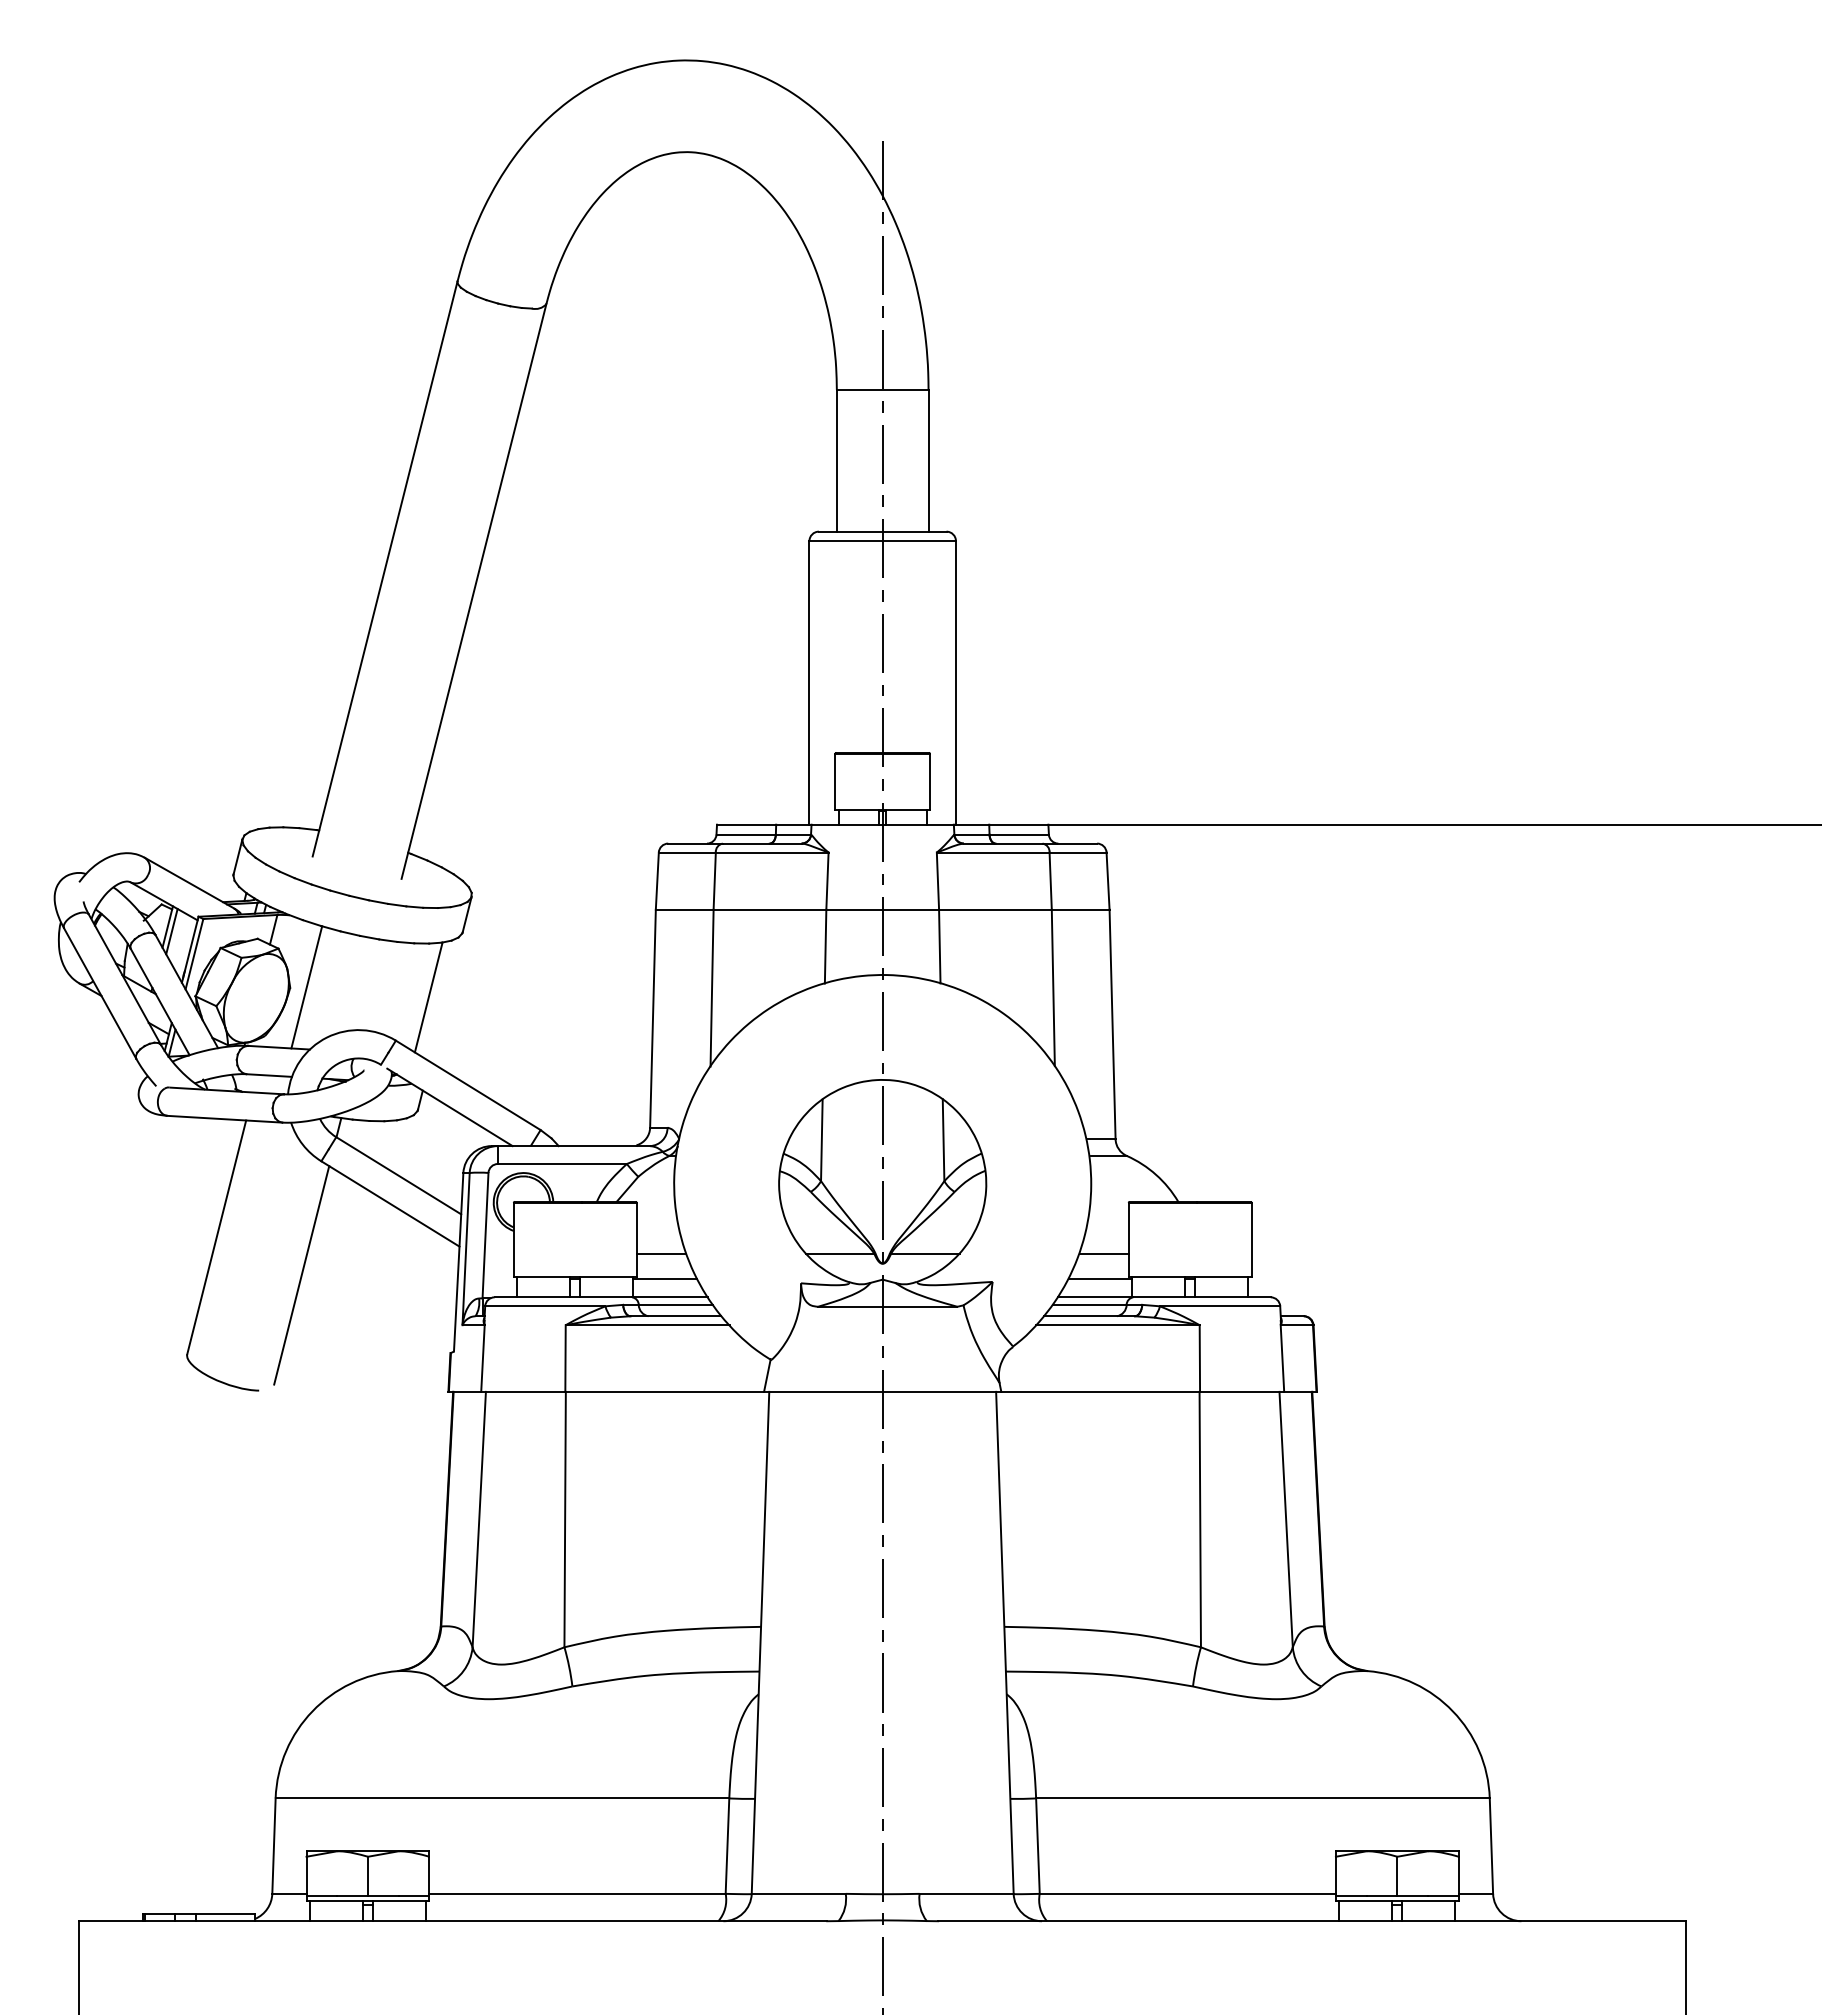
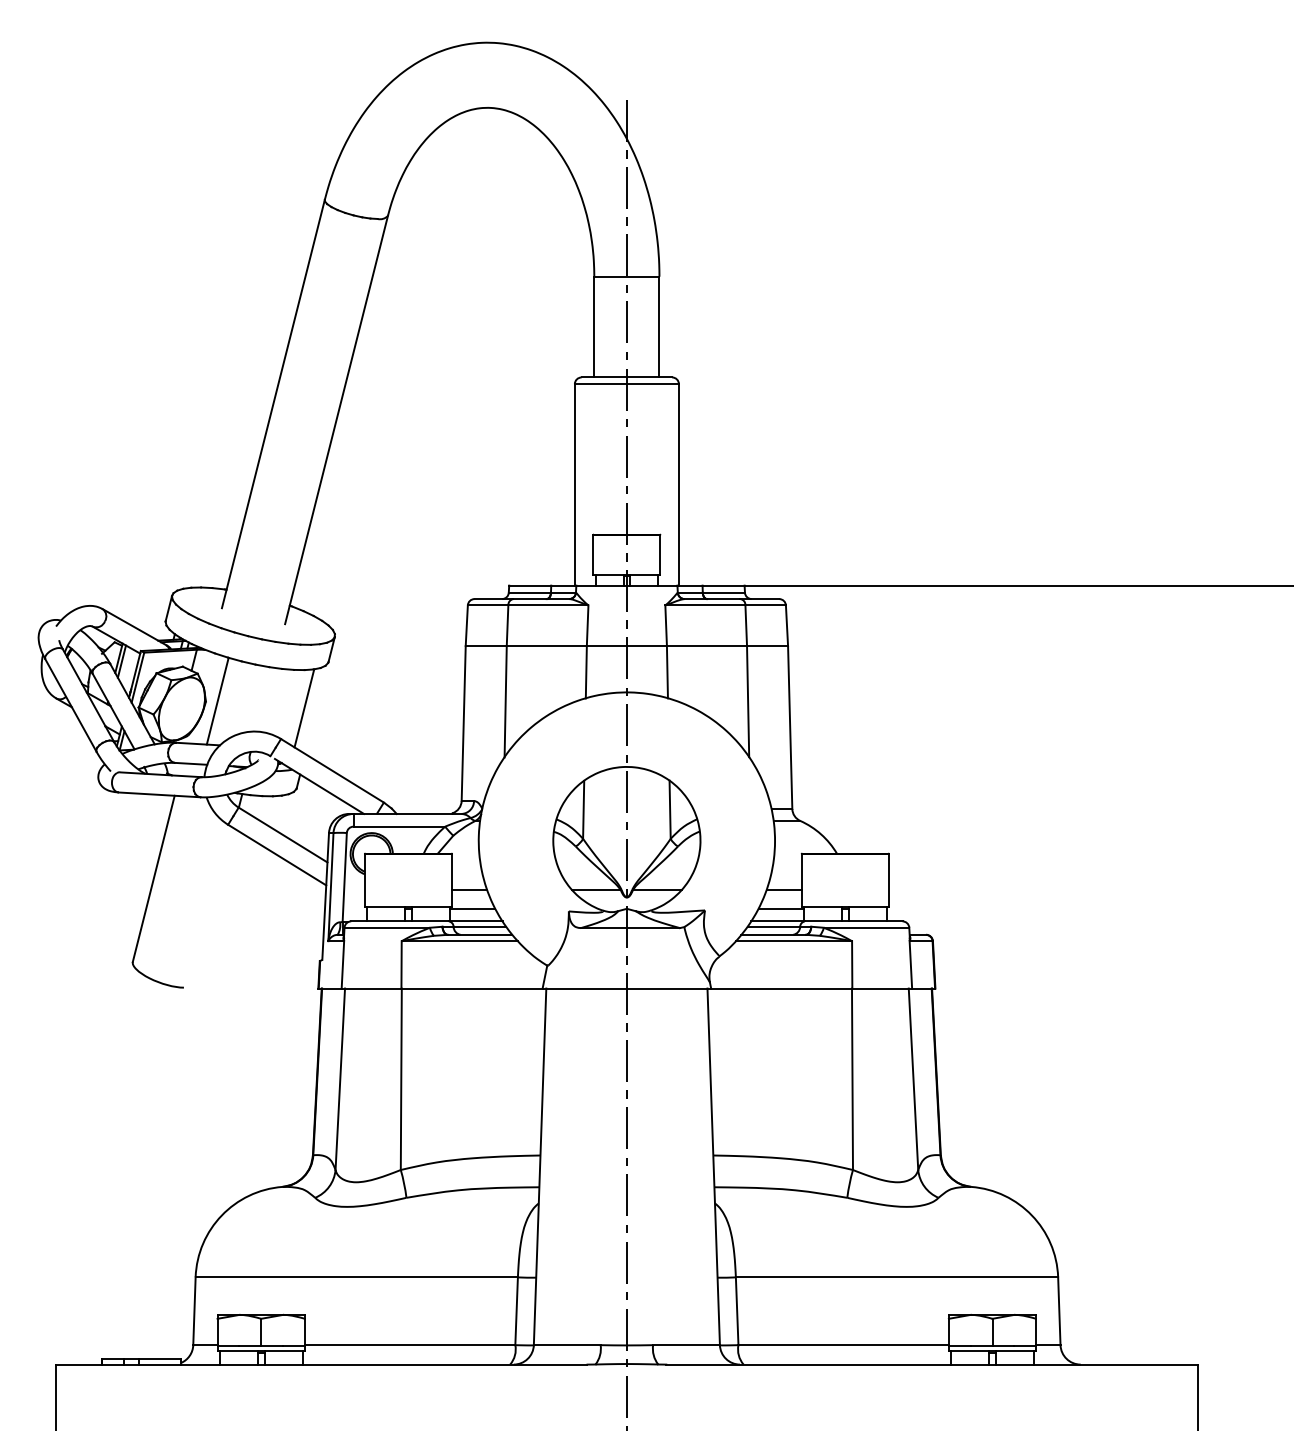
line: (301, 1275) -> (214, 905), removed

